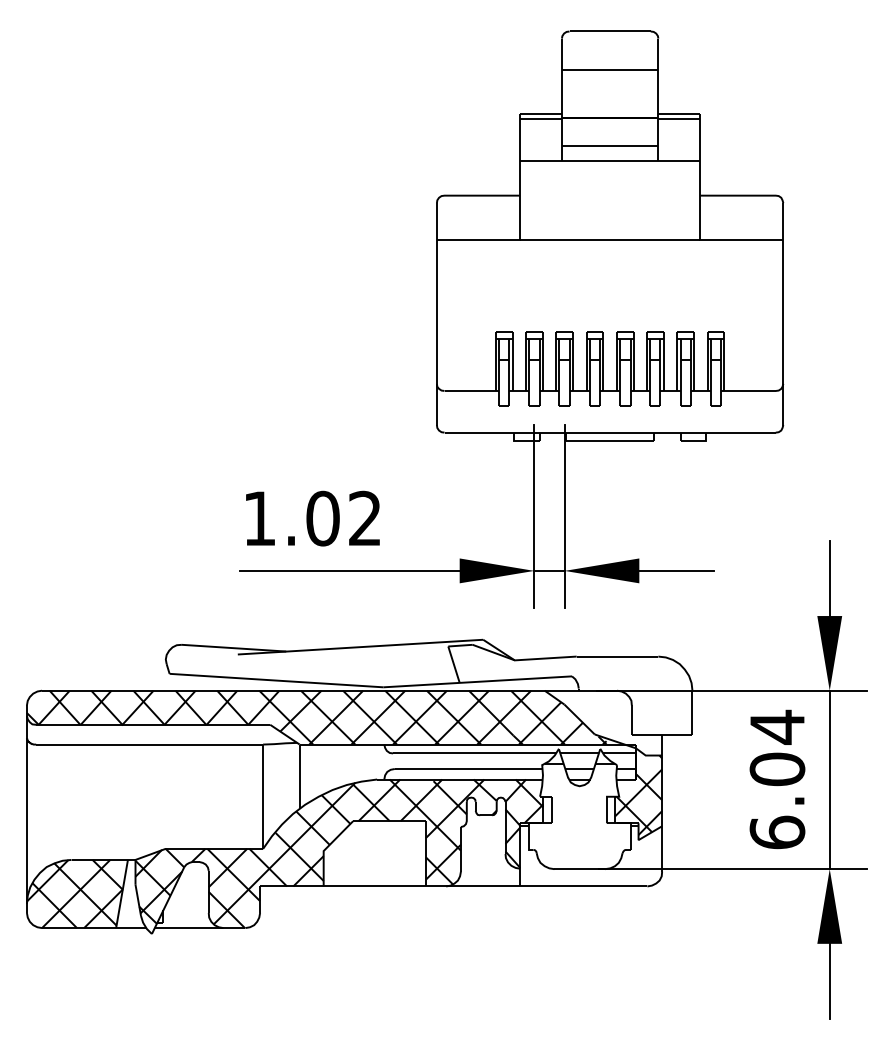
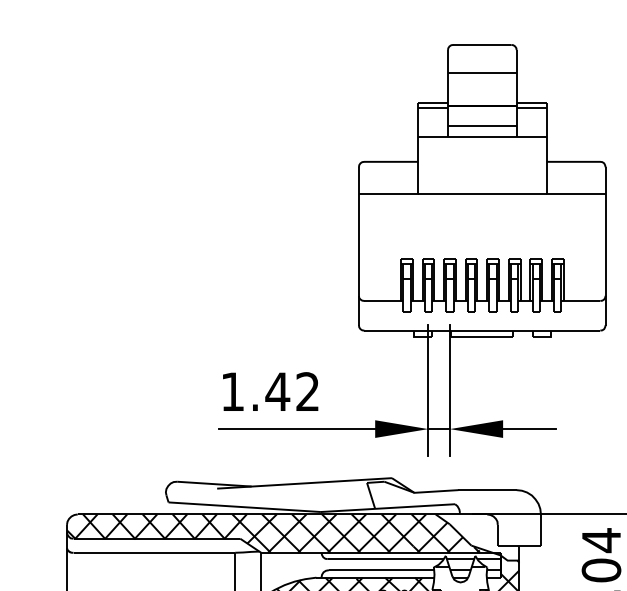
text: (322, 518) -> (277, 391), 1.02 -> 1.42

